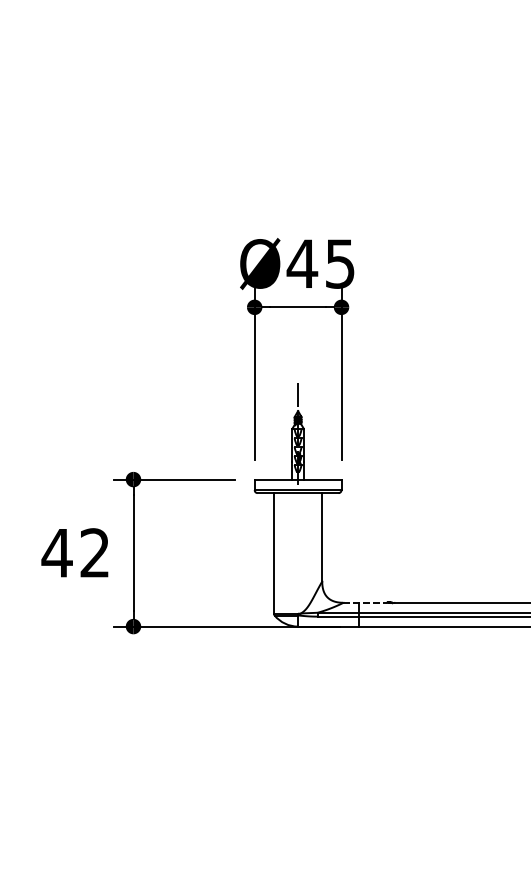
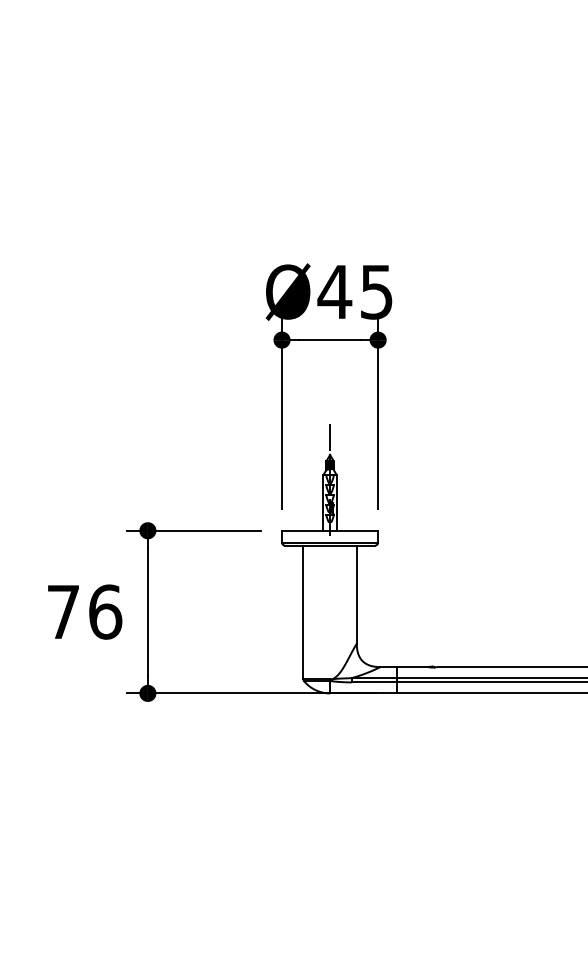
text: (76, 552) -> (84, 611), 42 -> 76
line: (366, 603) -> (405, 667), dashed -> solid

